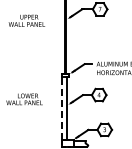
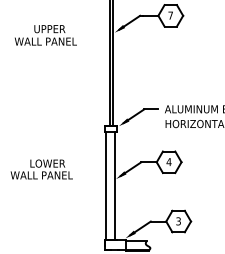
line: (62, 108) -> (106, 185), dashed -> solid

